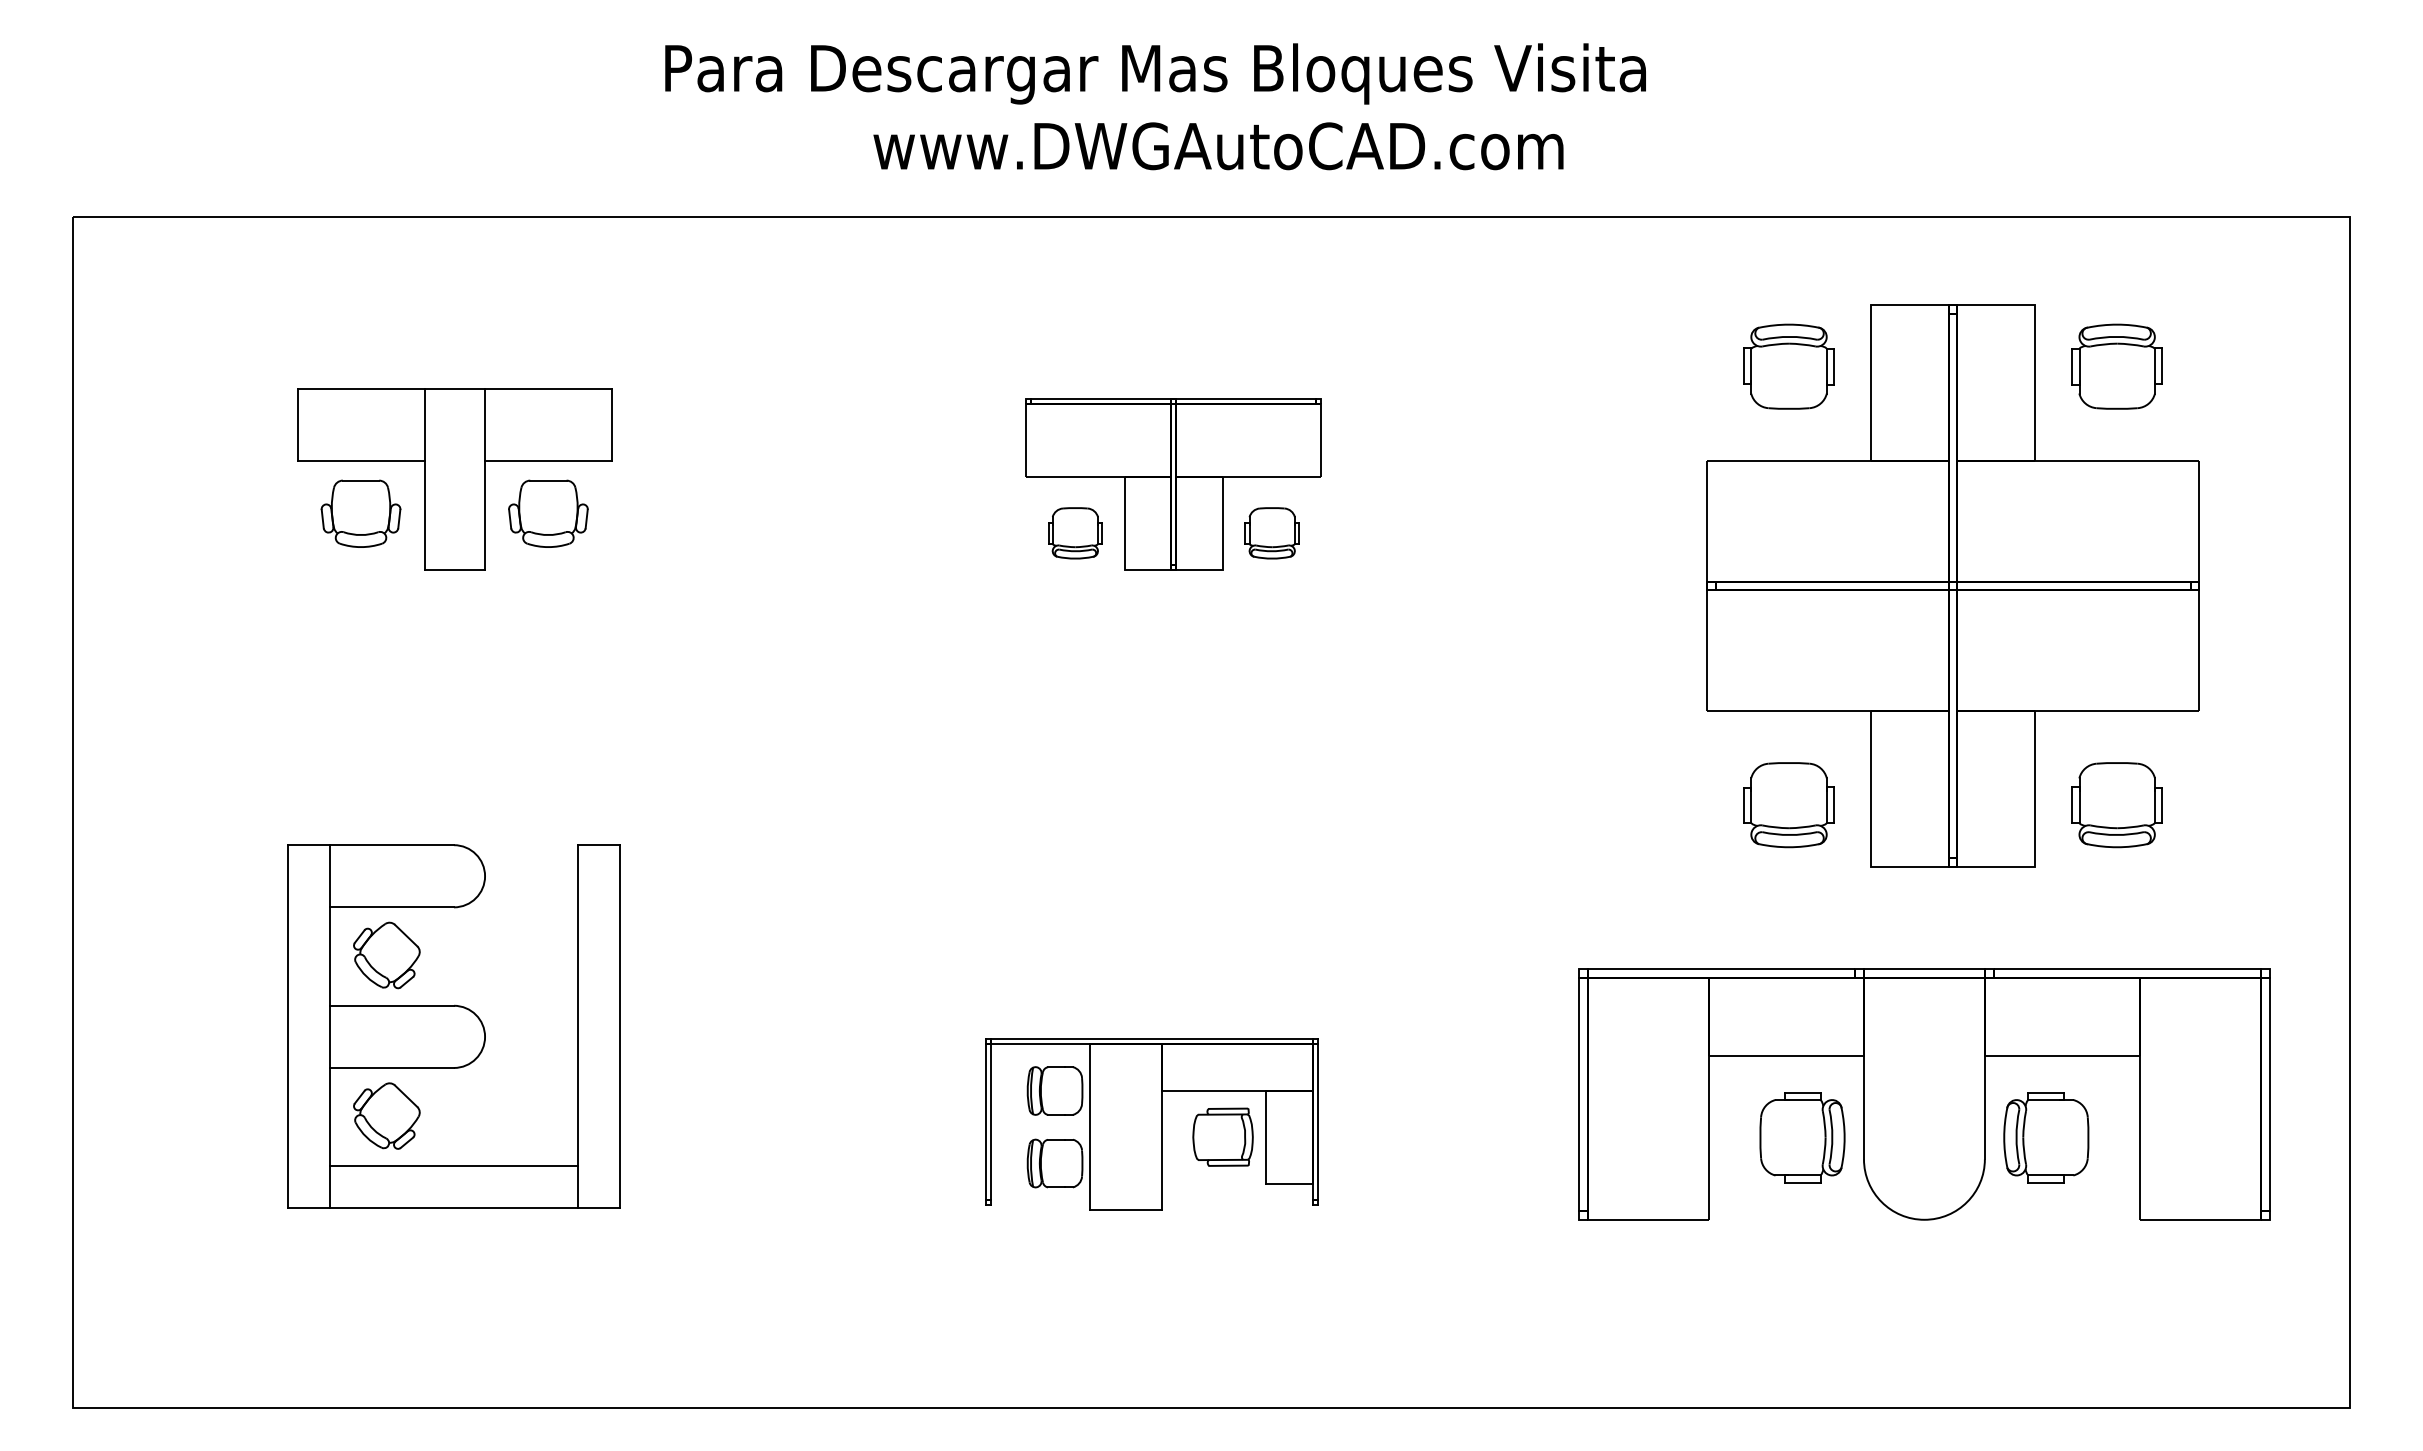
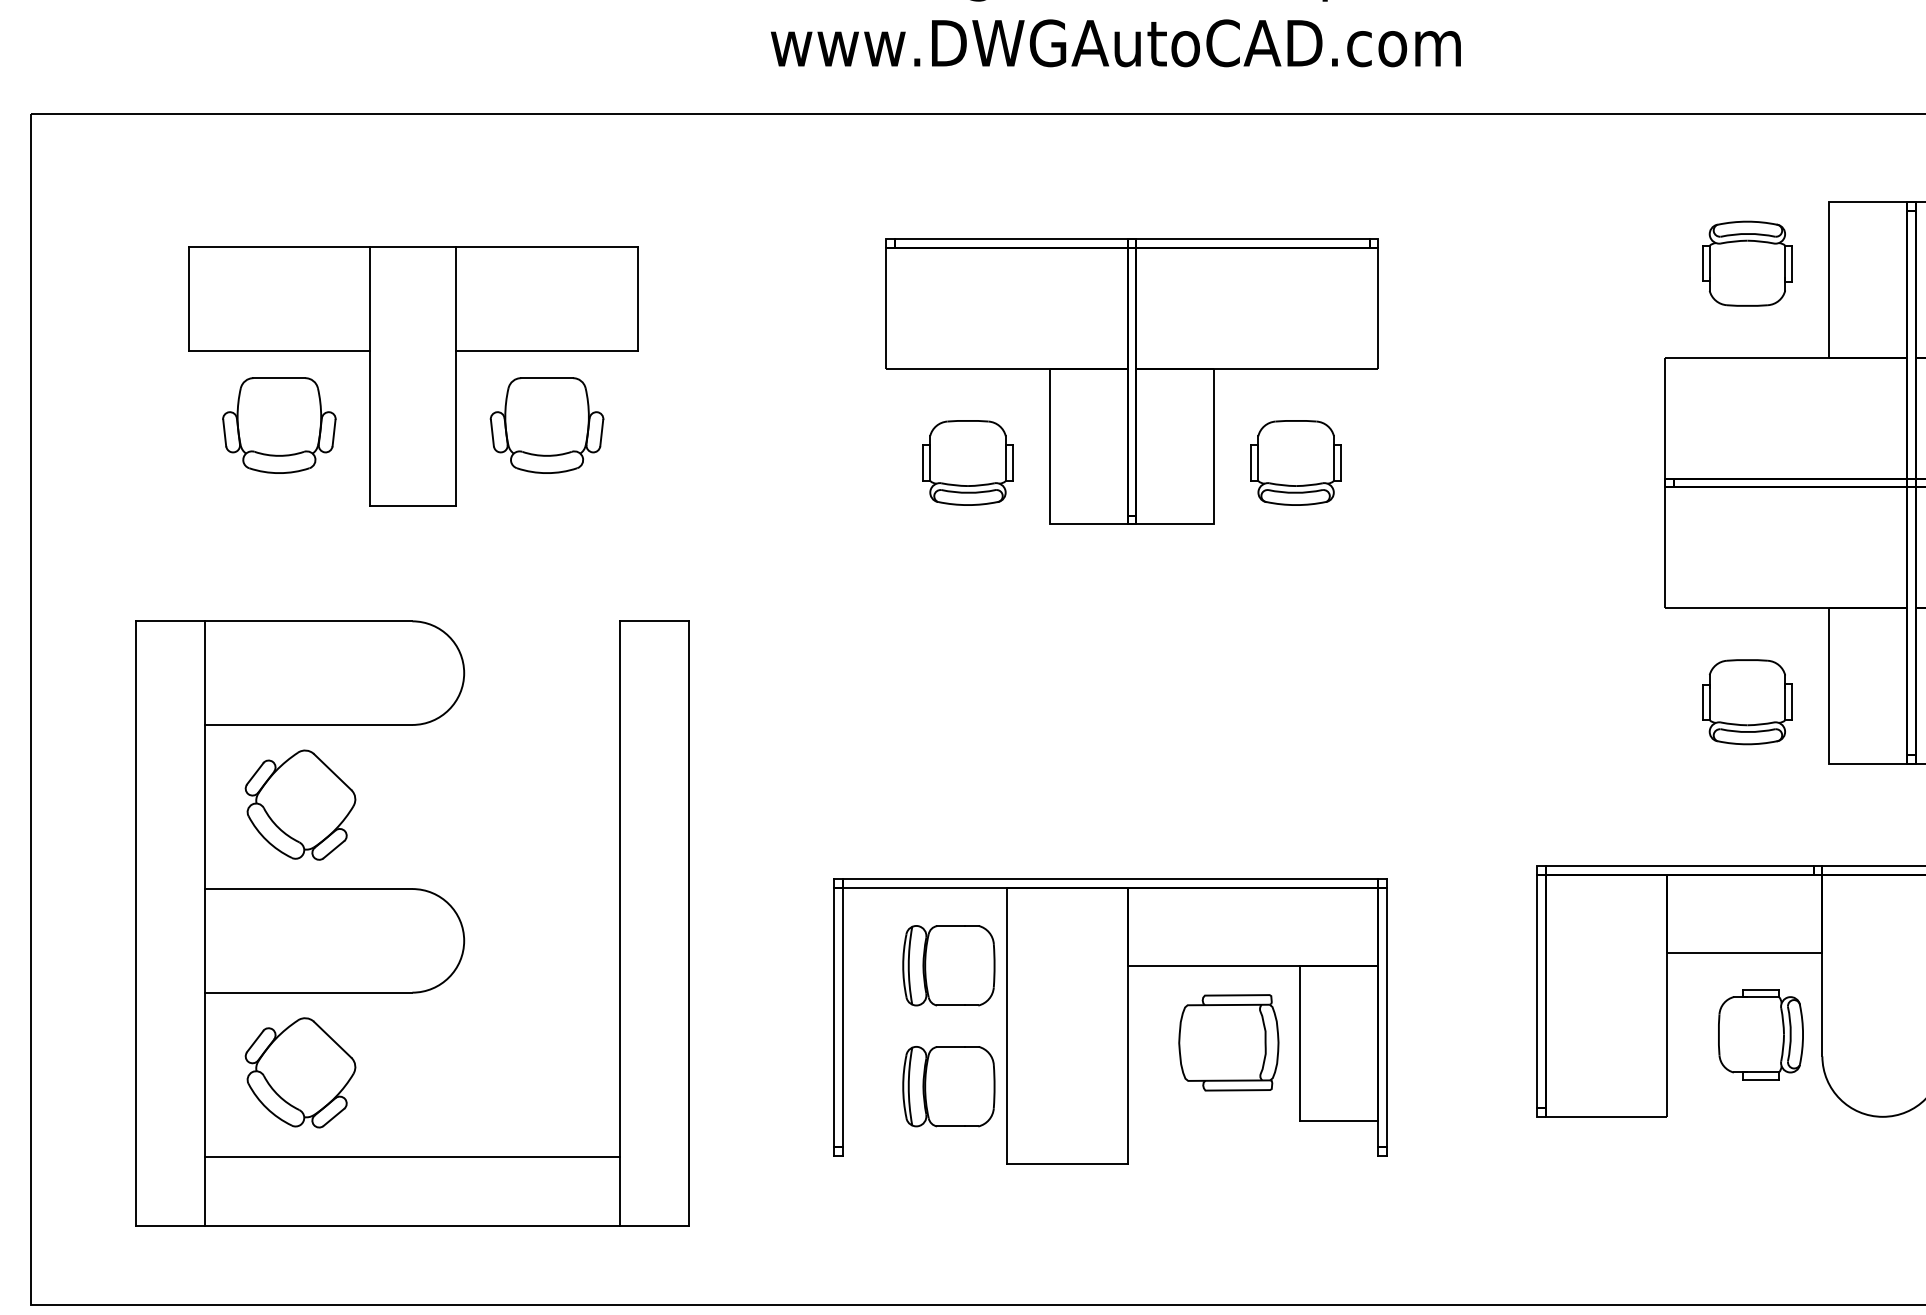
text: (1218, 146) -> (1115, 43), moved
part: (454, 479) -> (412, 376), size x1.43
part: (1173, 484) -> (1131, 381), size x1.67
part: (453, 1026) -> (411, 923), size x1.67
part: (1151, 1124) -> (1109, 1021), size x1.67

